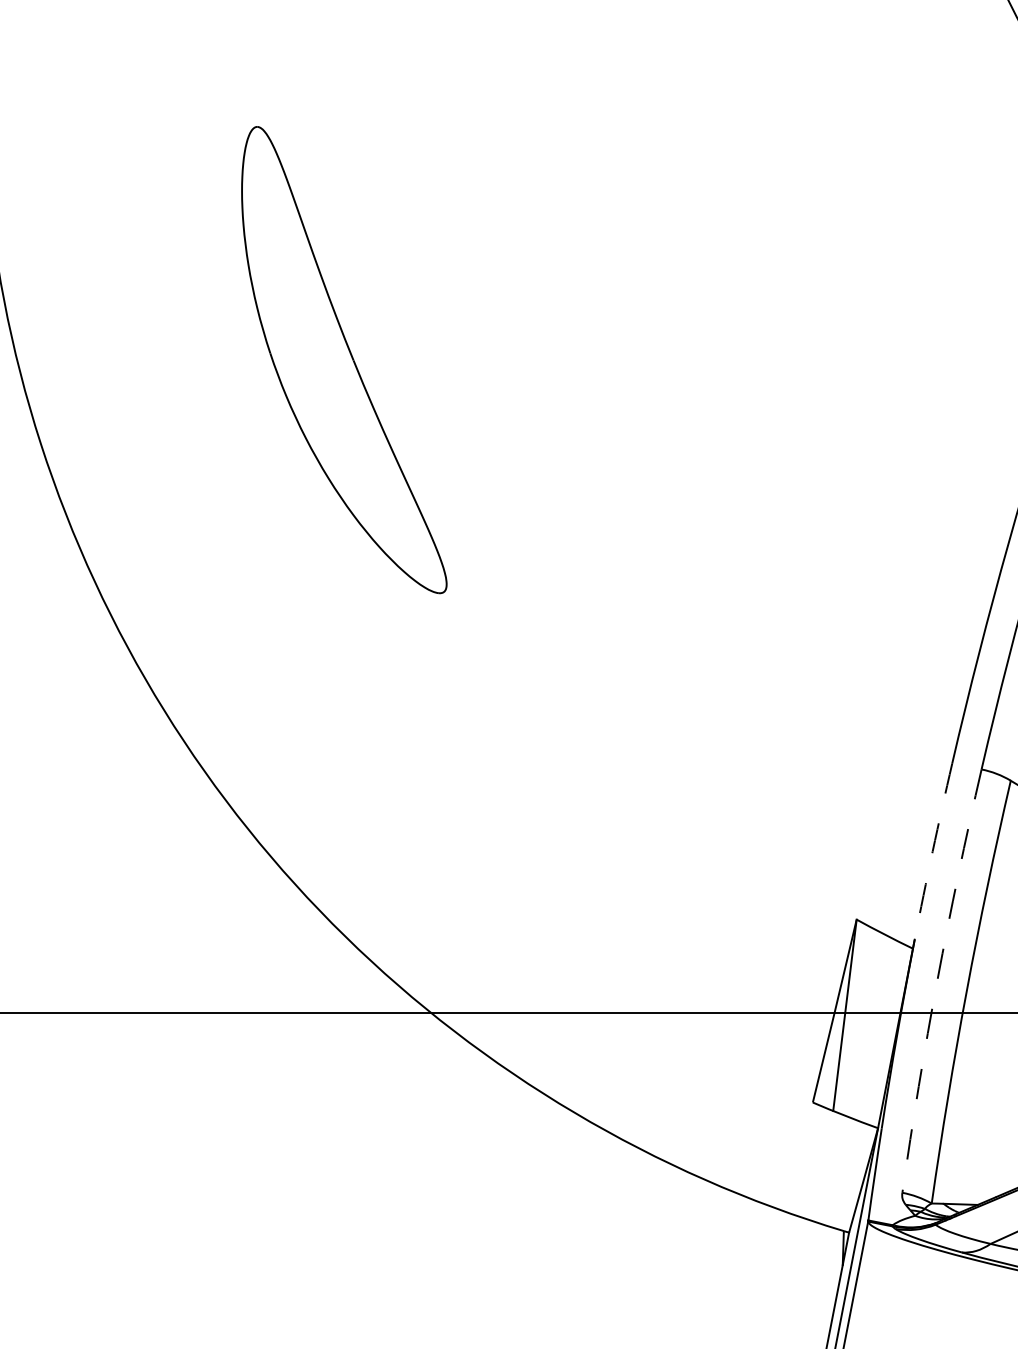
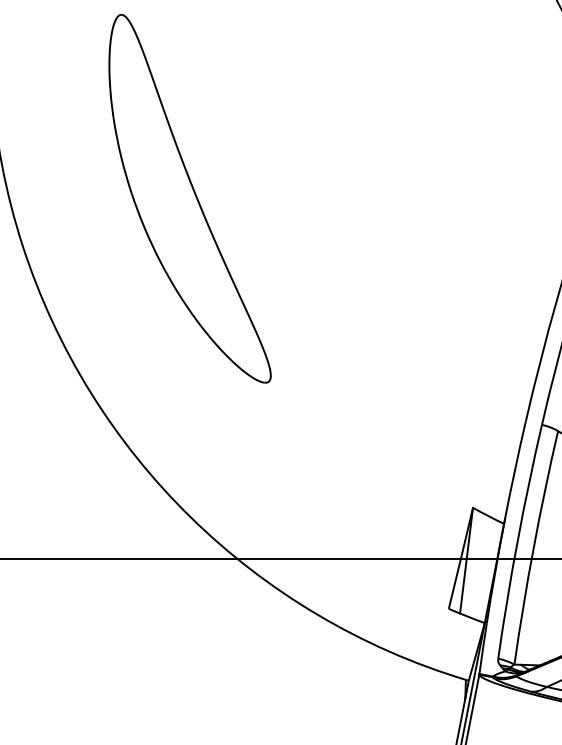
part: (343, 359) -> (189, 198), size x1.43
arc: (931, 851) -> (514, 470), dashed -> solid
arc: (937, 980) -> (517, 541), dashed -> solid

